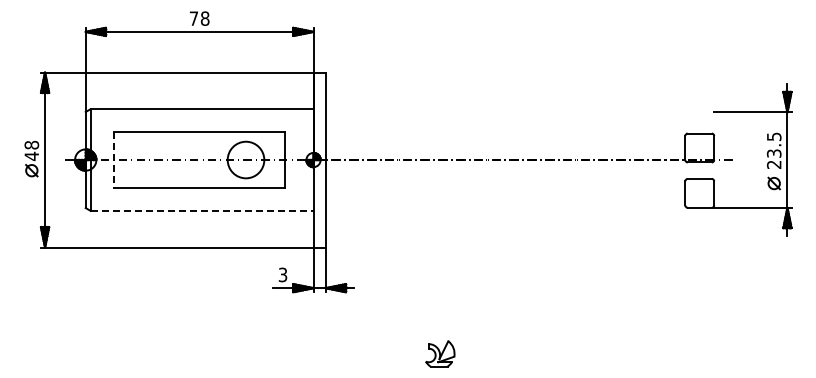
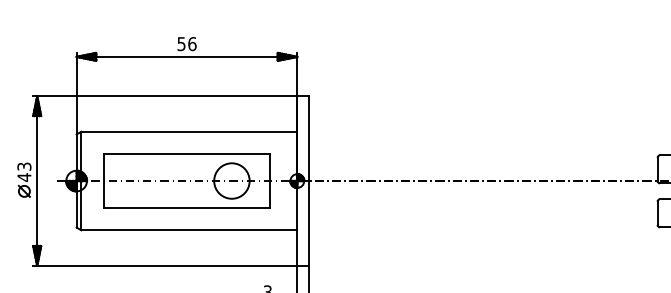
text: (199, 18) -> (186, 43), 78 -> 56
text: (31, 144) -> (24, 165), 48 -> 43
line: (114, 160) -> (104, 181), dashed -> solid
line: (202, 210) -> (189, 229), dashed -> solid

